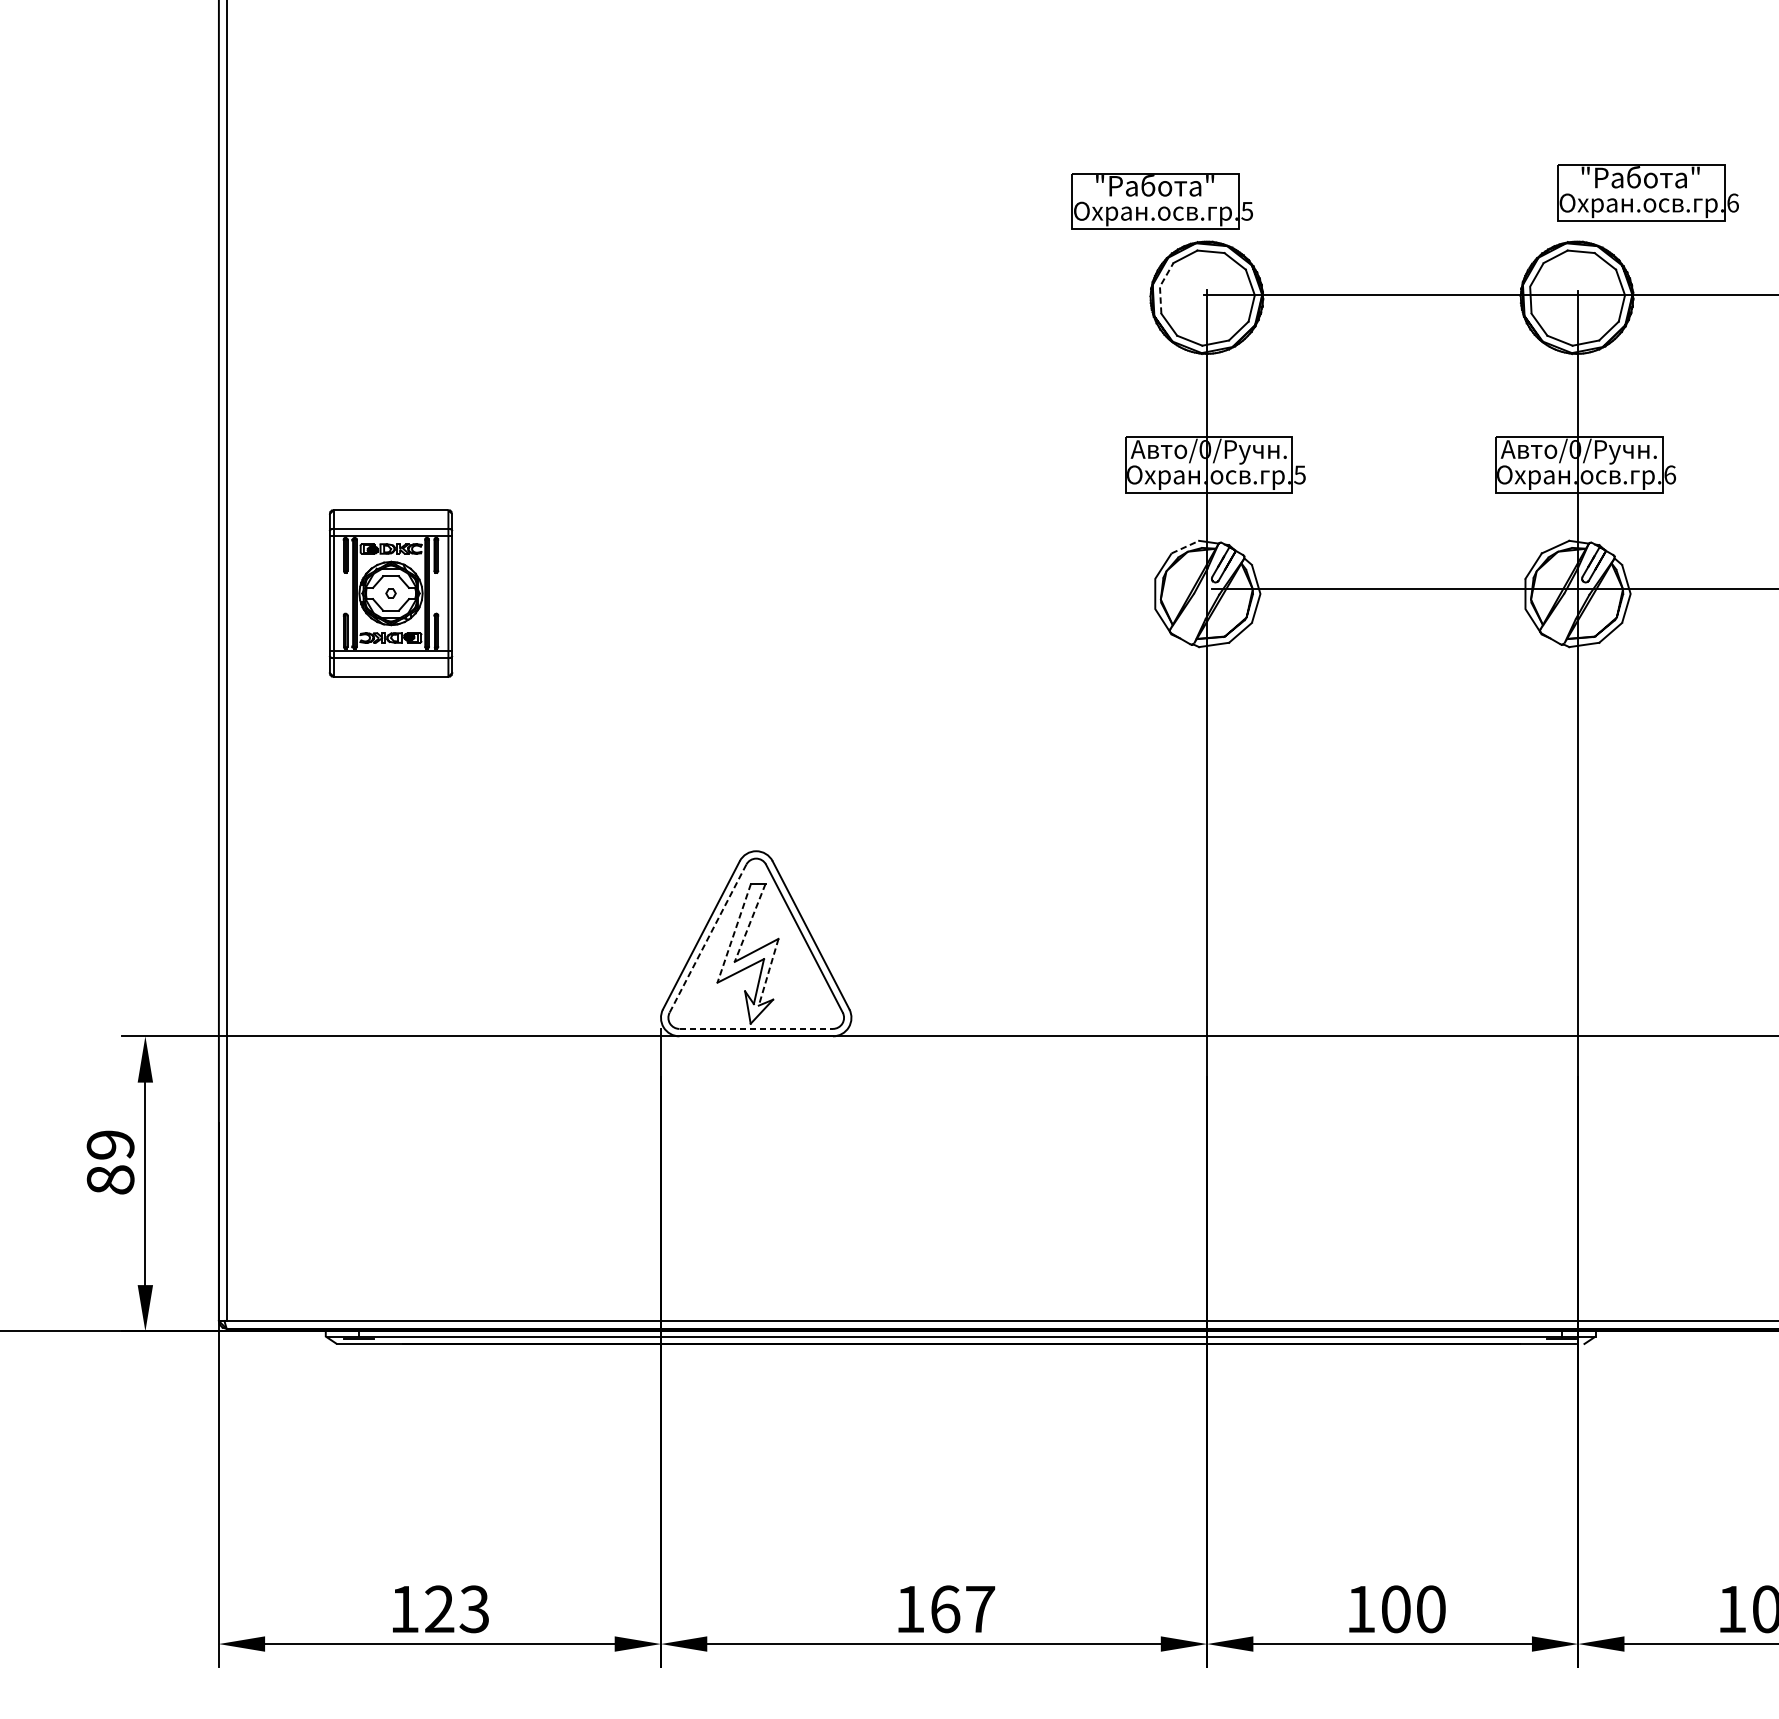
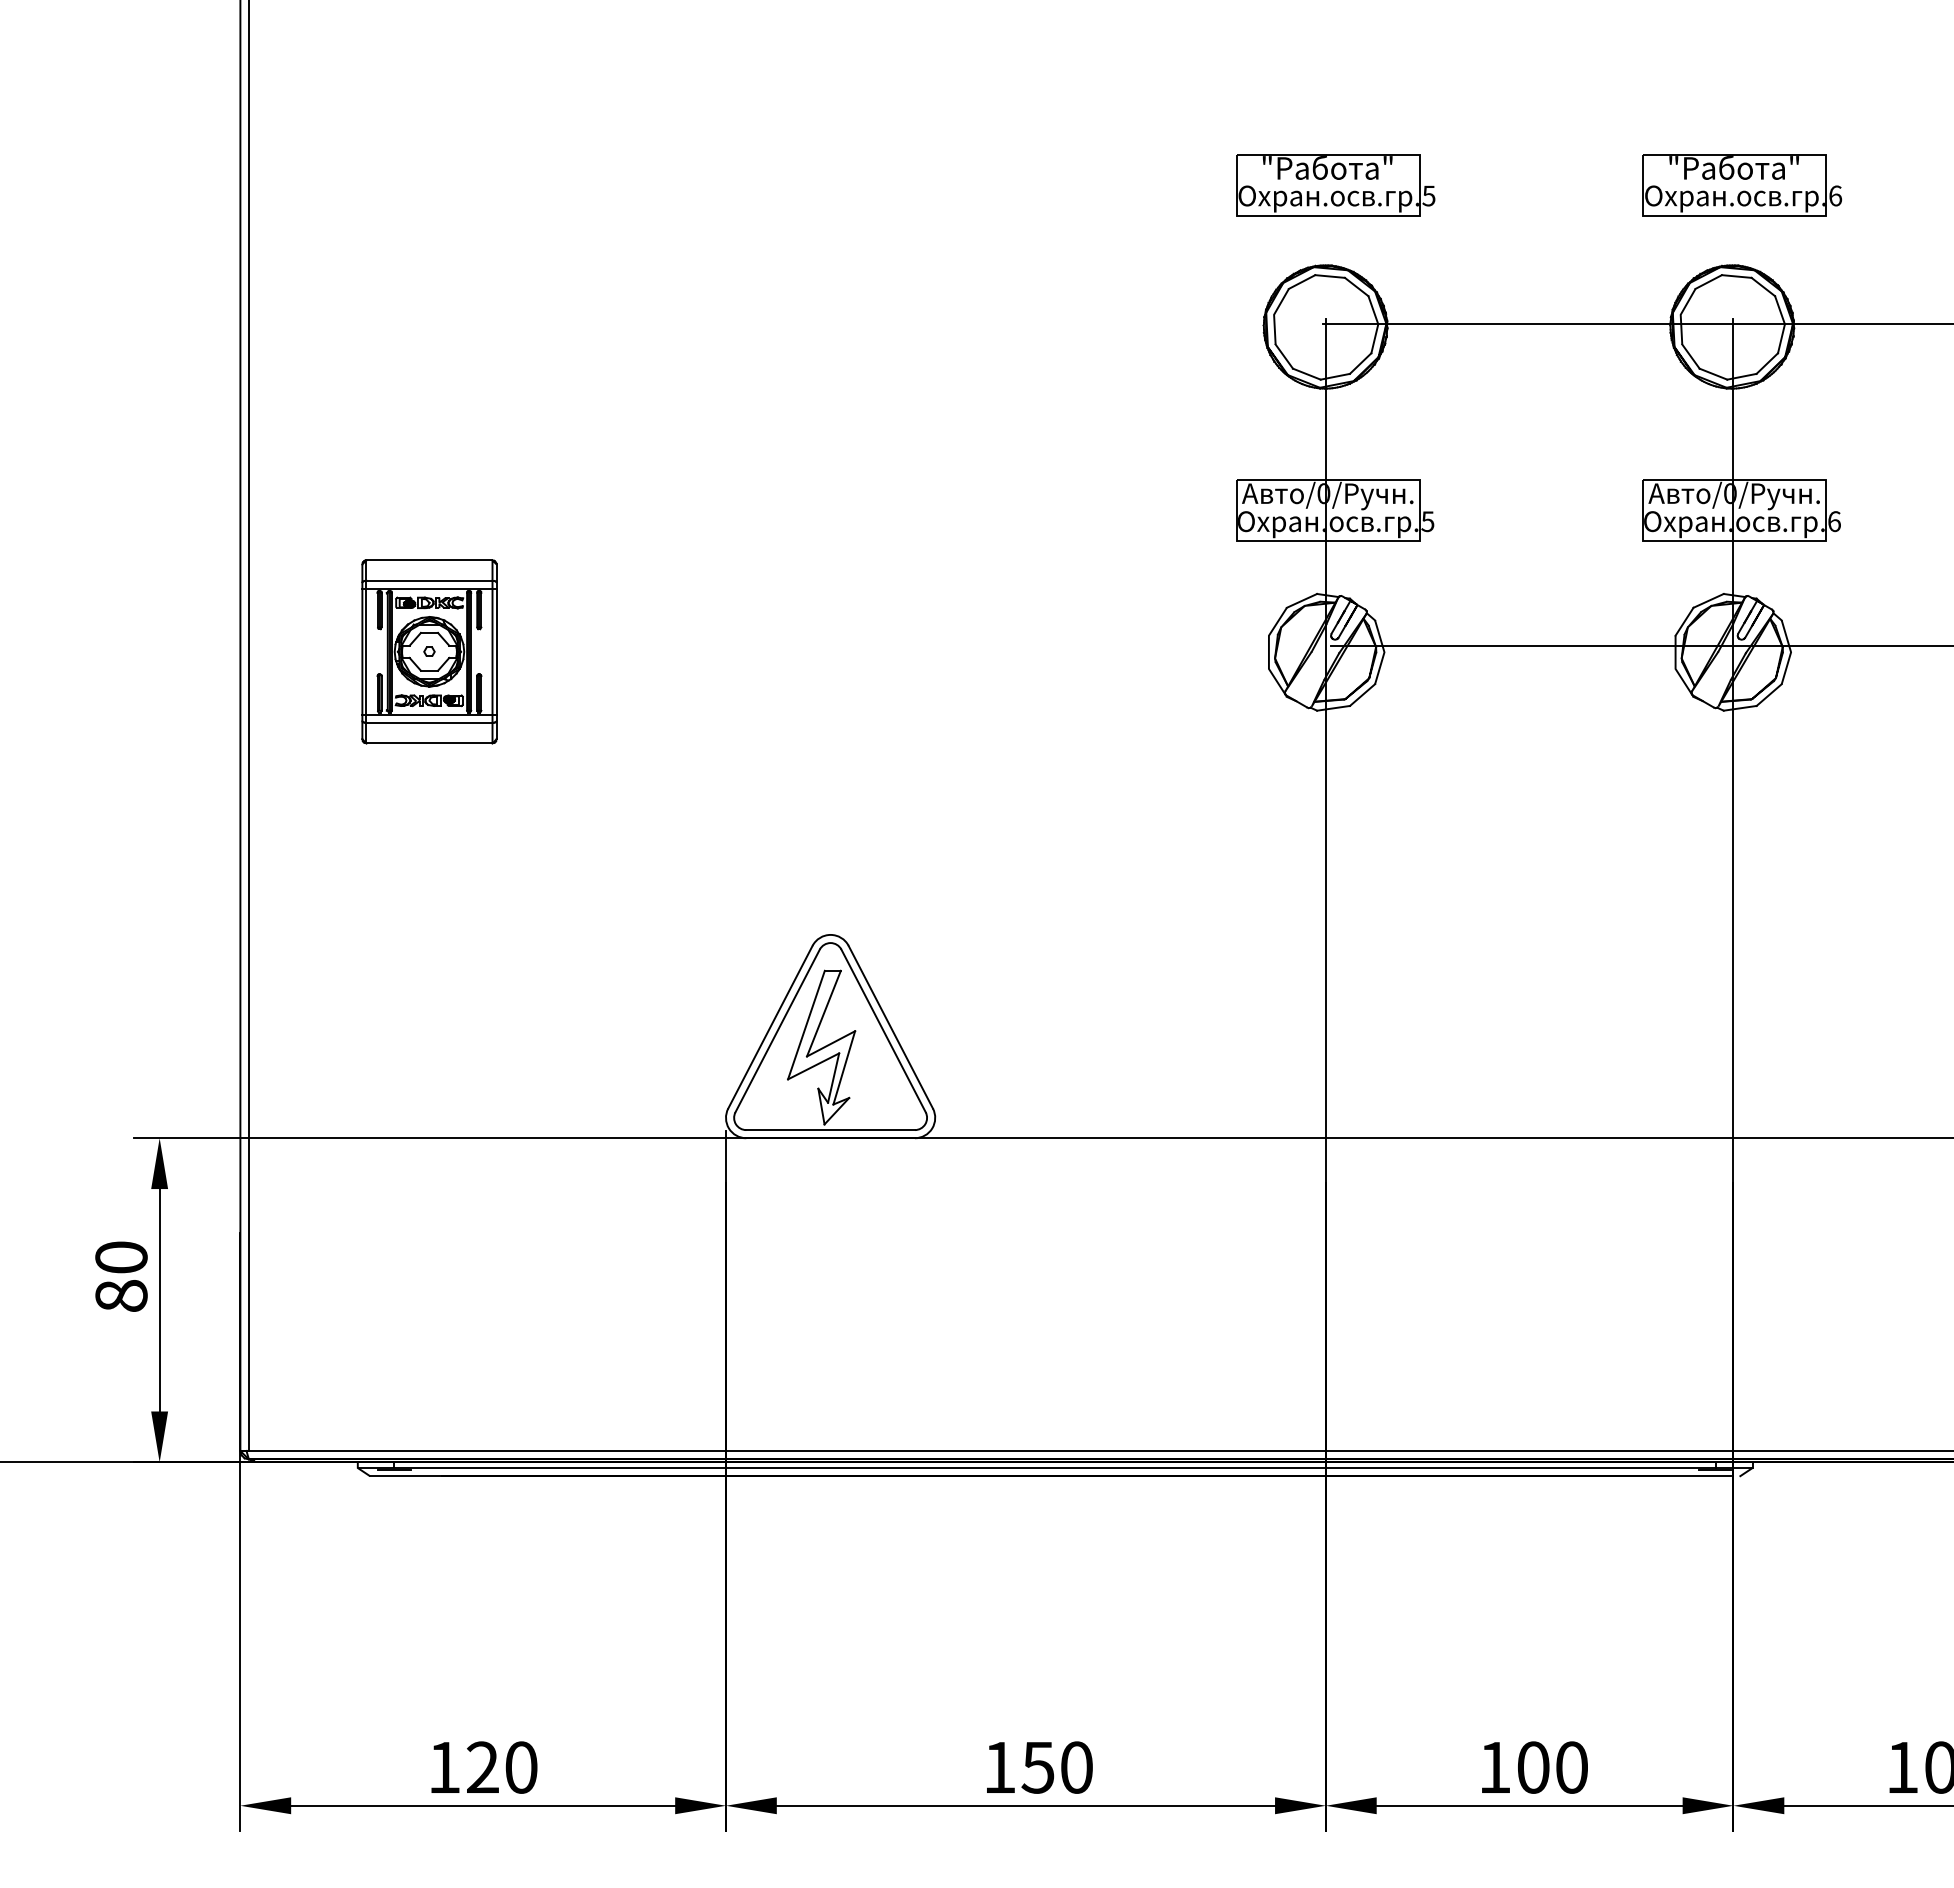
part: (1648, 193) -> (1742, 185), moved
part: (1162, 201) -> (1335, 185), moved
line: (1160, 286) -> (1274, 314), dashed -> solid
line: (1185, 546) -> (1302, 600), dashed -> solid
line: (749, 923) -> (823, 1014), dashed -> solid
line: (734, 933) -> (806, 1025), dashed -> solid
line: (707, 938) -> (777, 1030), dashed -> solid
line: (768, 972) -> (844, 1068), dashed -> solid
line: (757, 1029) -> (831, 1130), dashed -> solid
text: (110, 1144) -> (121, 1257), 89 -> 80
text: (473, 1609) -> (520, 1767), 123 -> 120
text: (961, 1609) -> (1056, 1767), 167 -> 150

